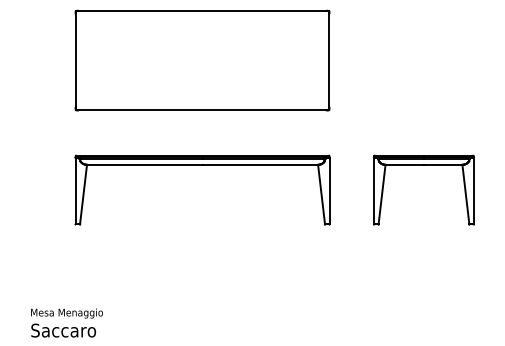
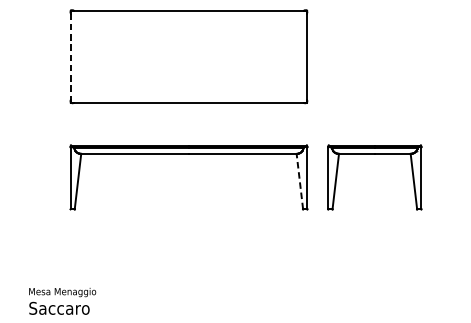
line: (75, 61) -> (70, 57), solid -> dashed
part: (423, 165) -> (374, 154), moved
line: (321, 194) -> (299, 181), solid -> dashed

